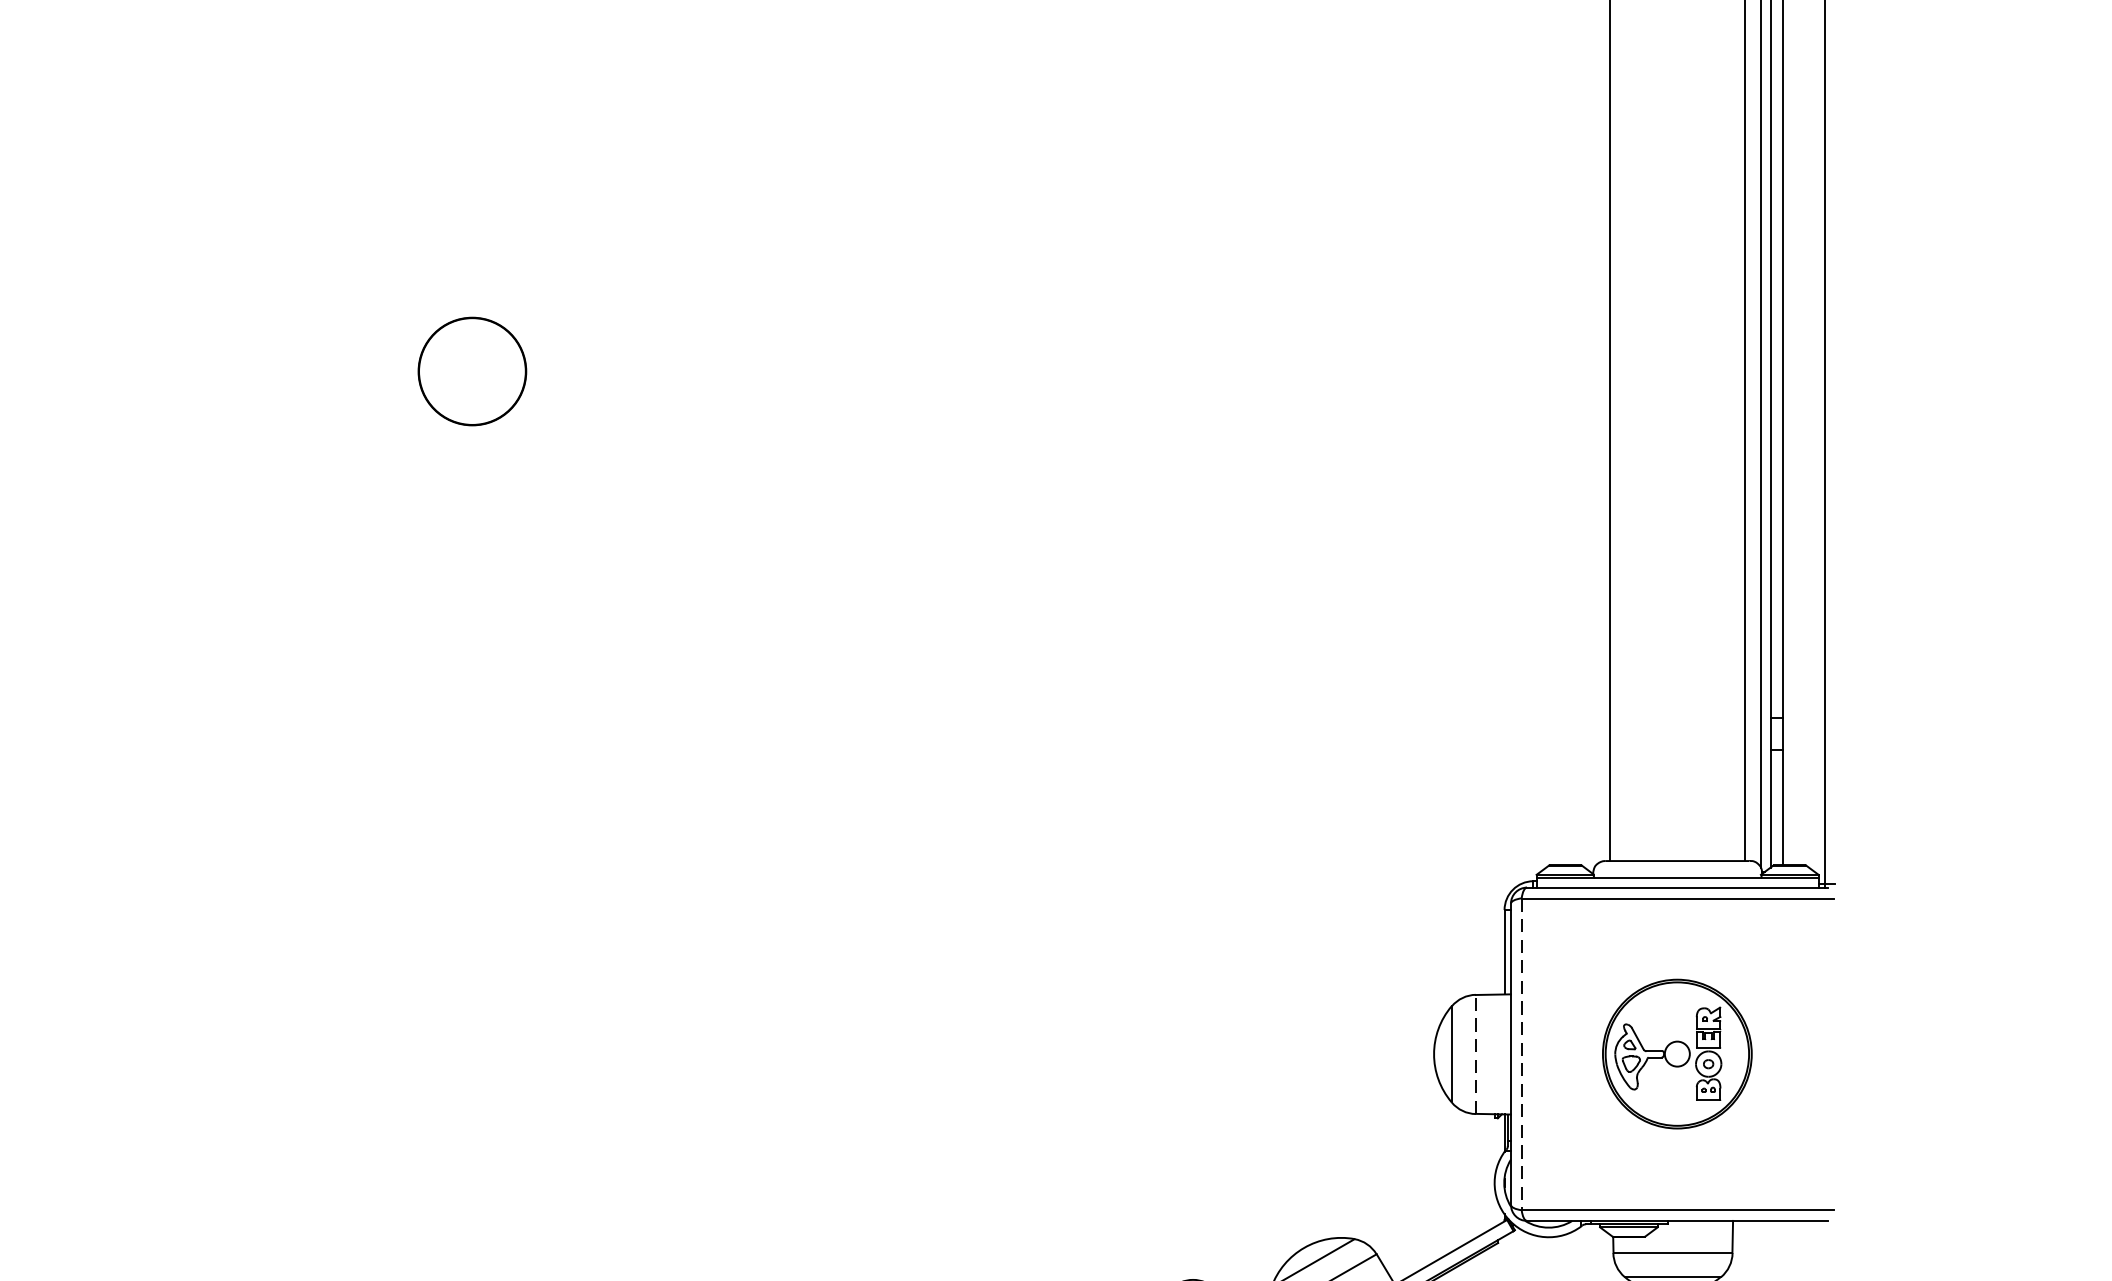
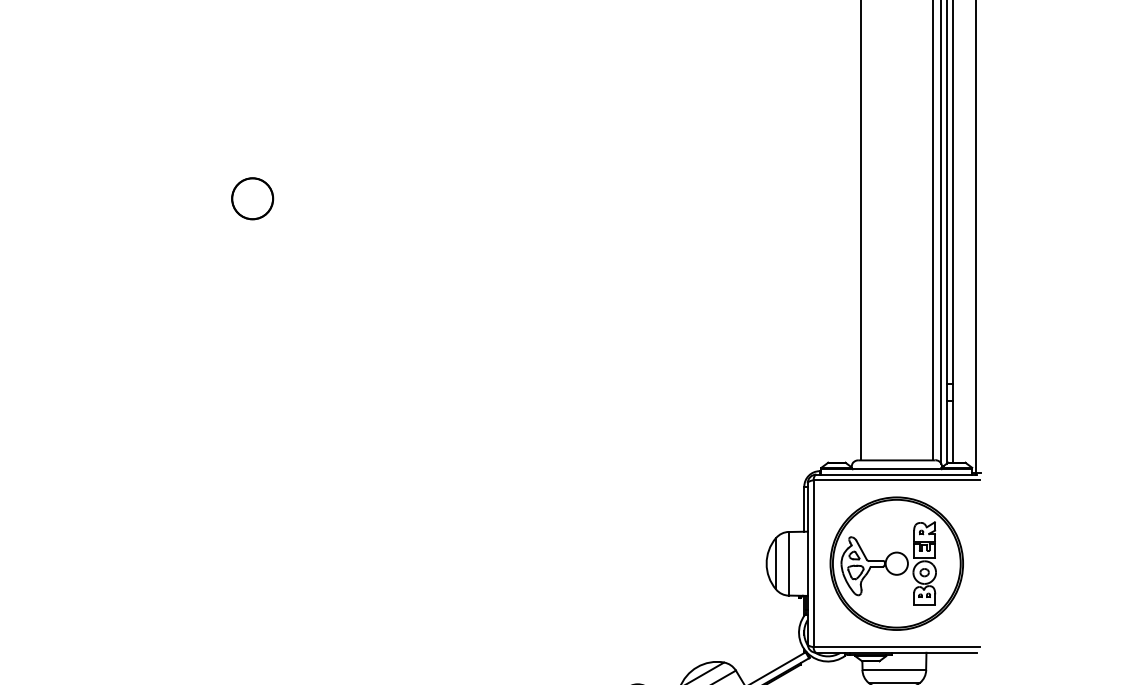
circle: (472, 371) -> (252, 198), size x0.71
line: (1474, 1053) -> (788, 563), dashed -> solid
part: (1677, 1053) -> (896, 563), size x1.67
line: (1521, 1055) -> (813, 564), dashed -> solid

